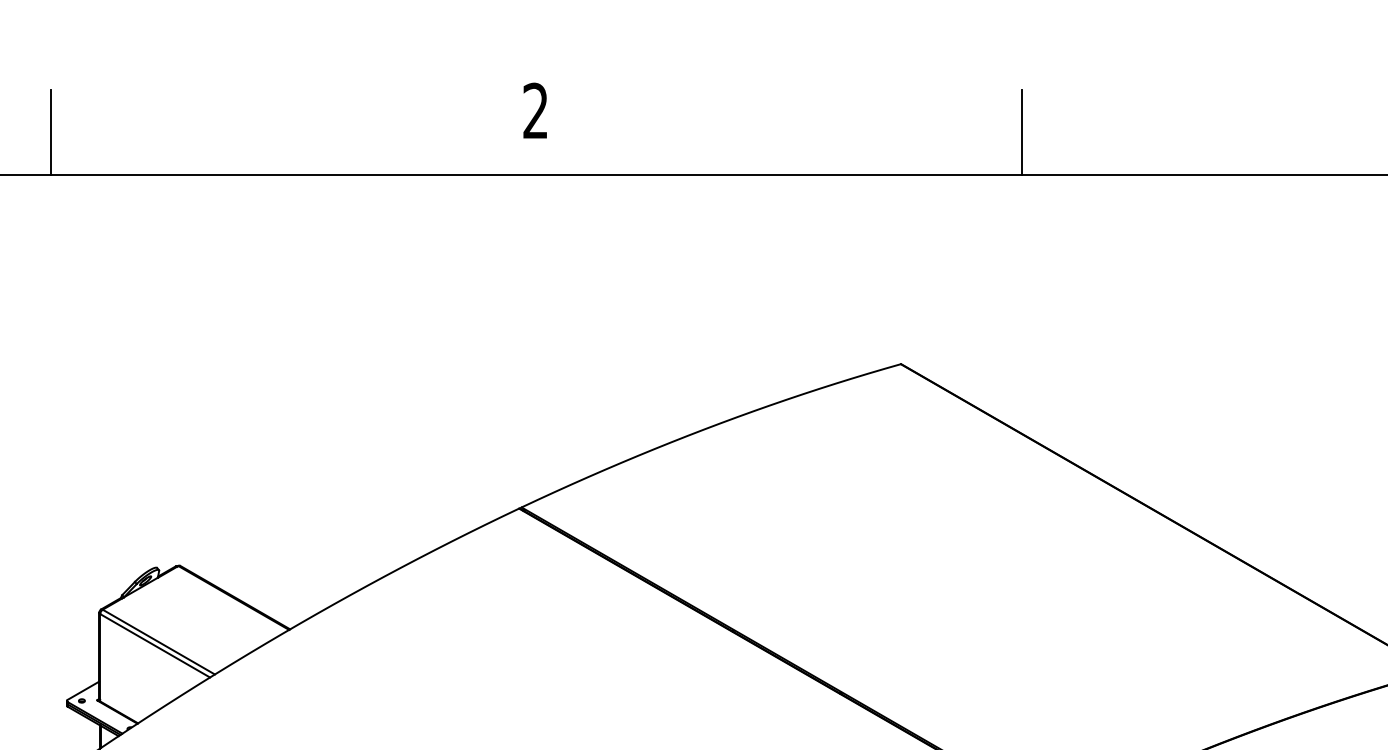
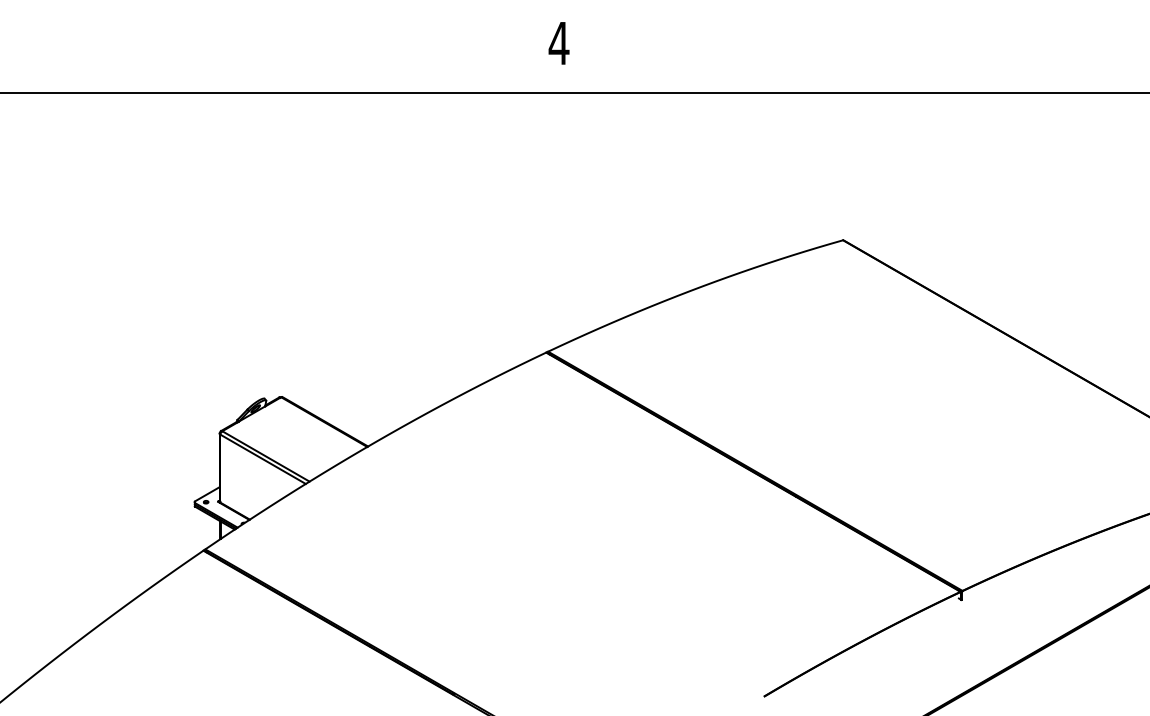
text: (534, 109) -> (558, 42), 2 -> 4
line: (51, 131) -> (182, 59), removed
line: (1022, 131) -> (937, 59), removed

